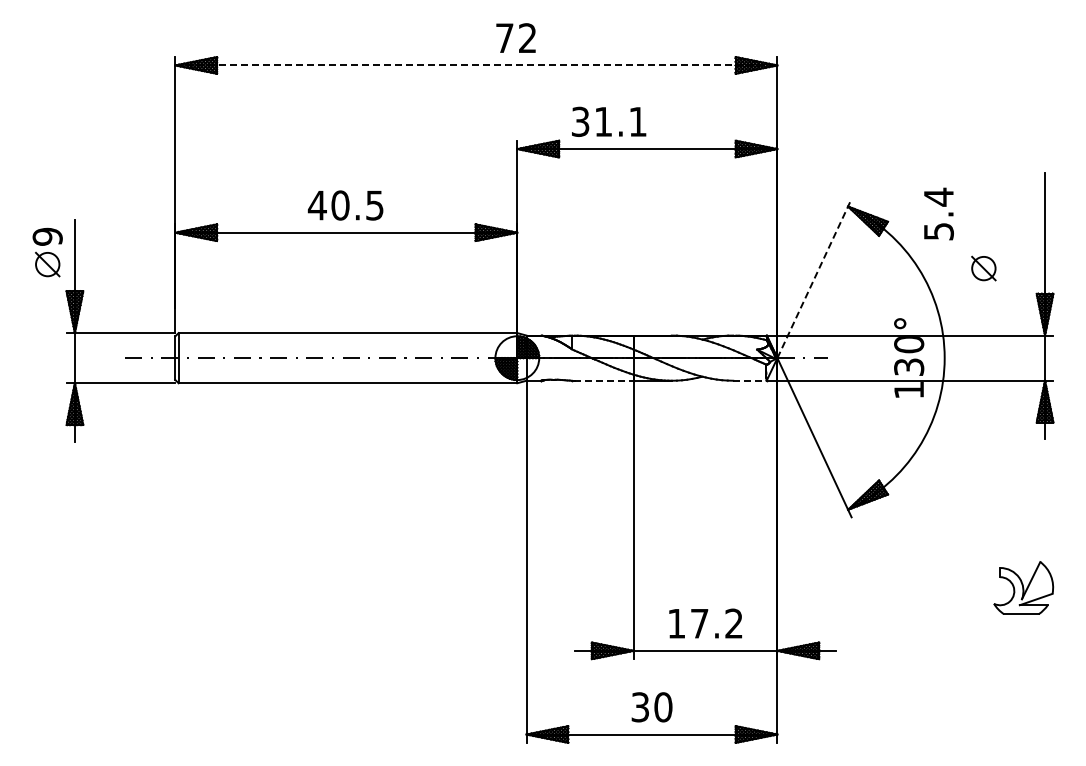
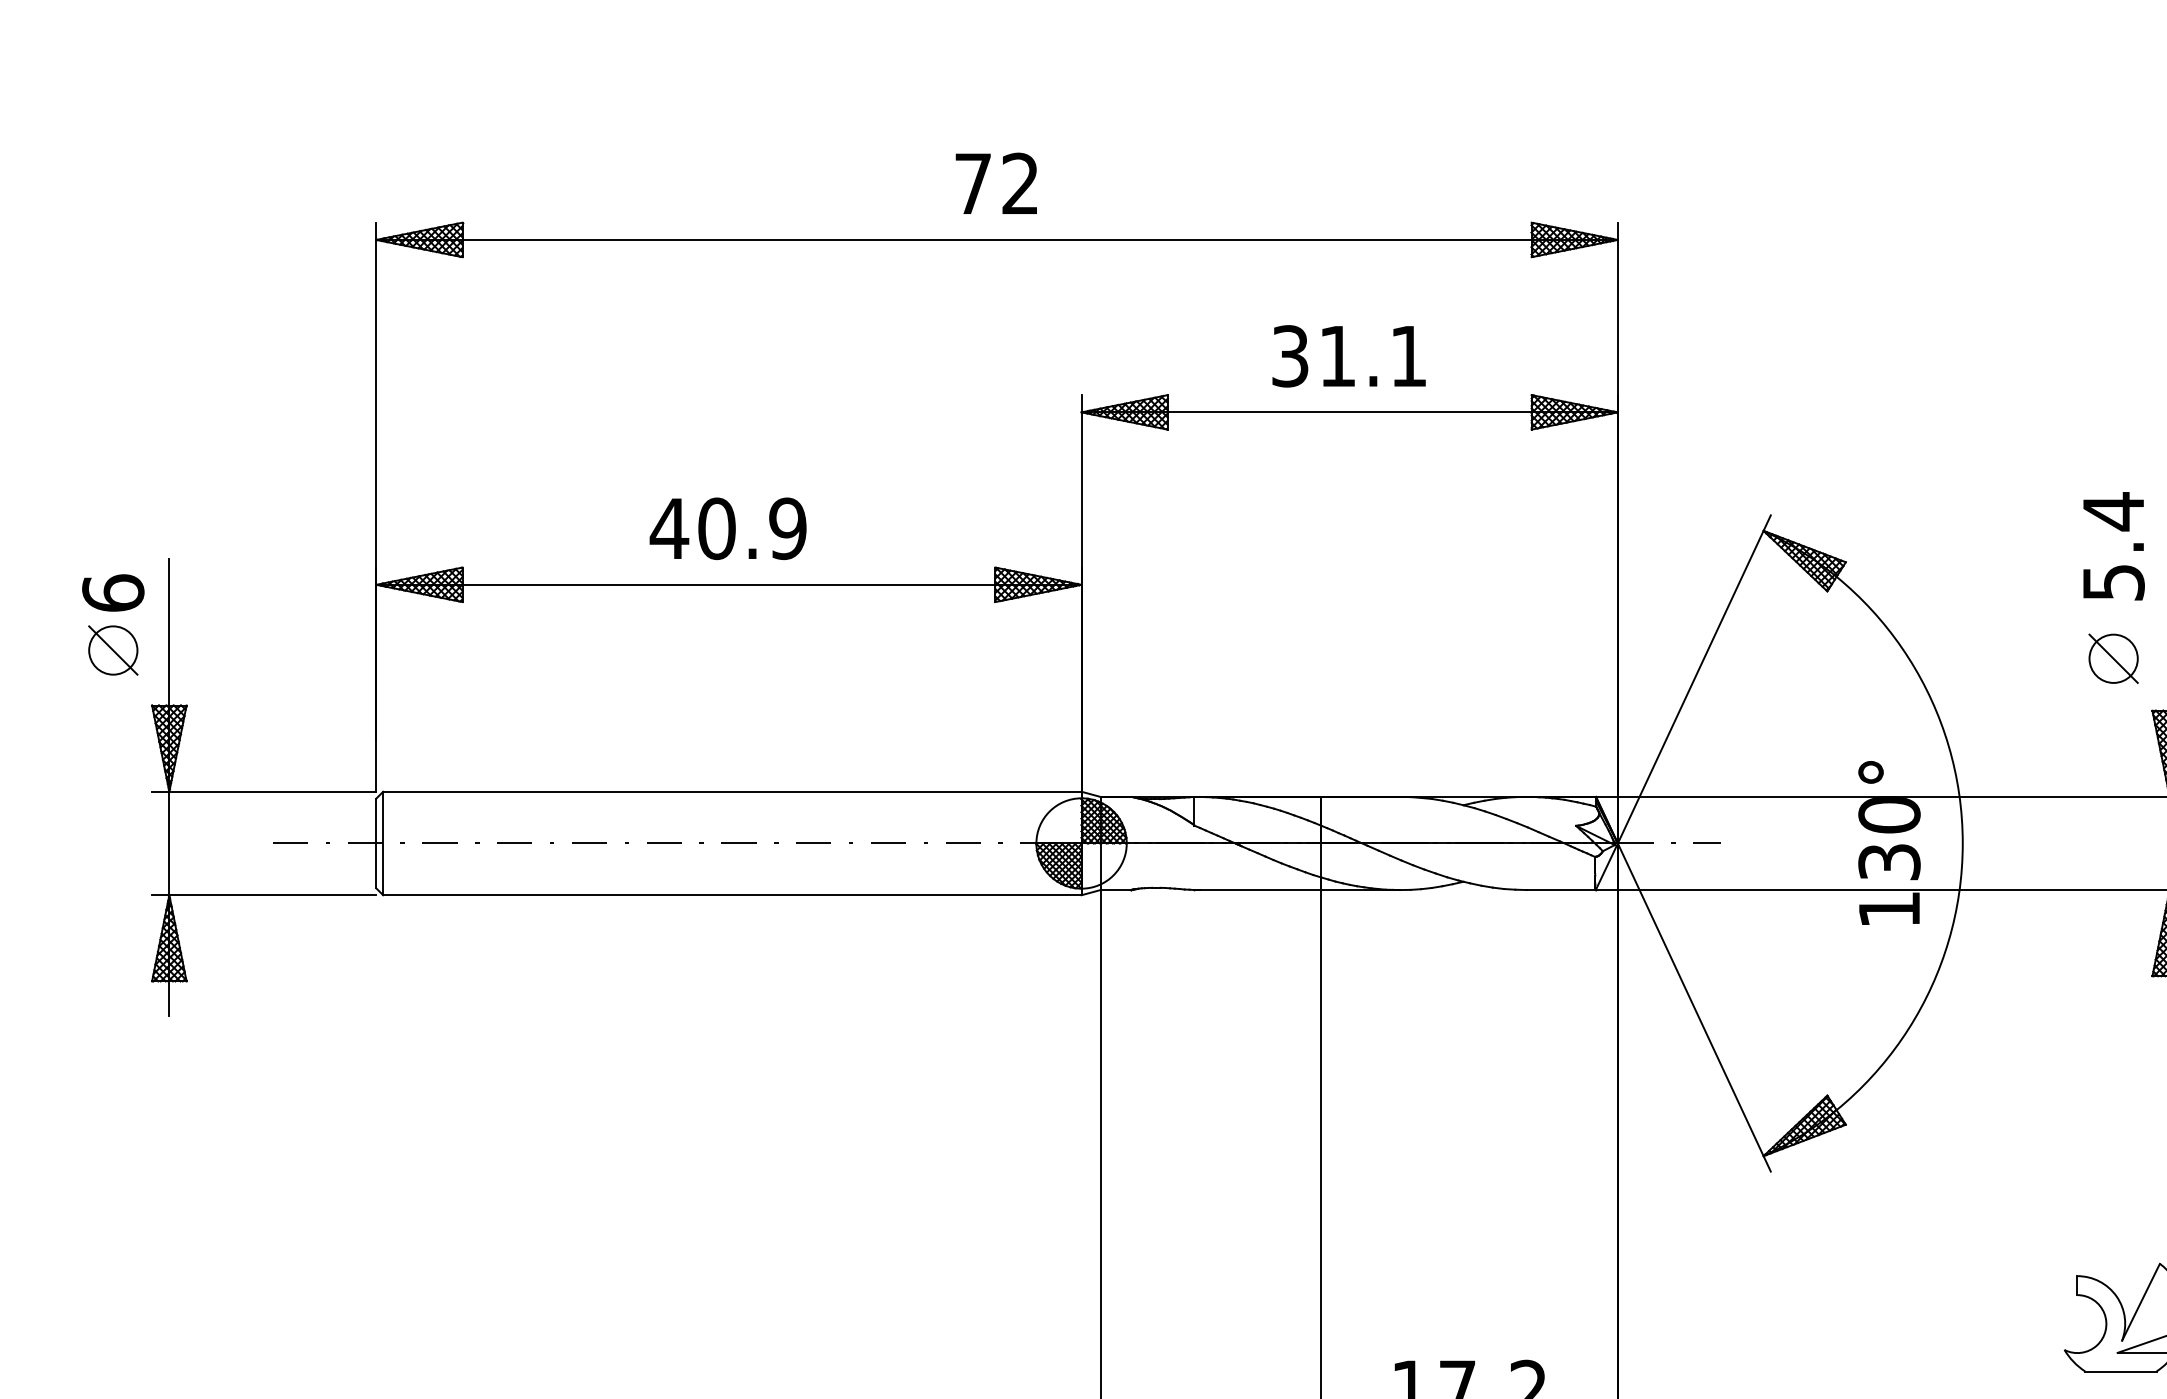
text: (515, 37) -> (995, 182), moved
line: (476, 65) -> (997, 240), dashed -> solid
text: (609, 121) -> (1349, 355), moved
text: (374, 205) -> (787, 528), 40.5 -> 40.9
text: (938, 213) -> (2112, 545), moved
text: (47, 236) -> (112, 592), 9 -> 6
part: (983, 268) -> (2112, 658), moved
line: (814, 278) -> (1694, 679), dashed -> solid
line: (603, 380) -> (1259, 889), dashed -> solid
line: (749, 380) -> (1560, 889), dashed -> solid

